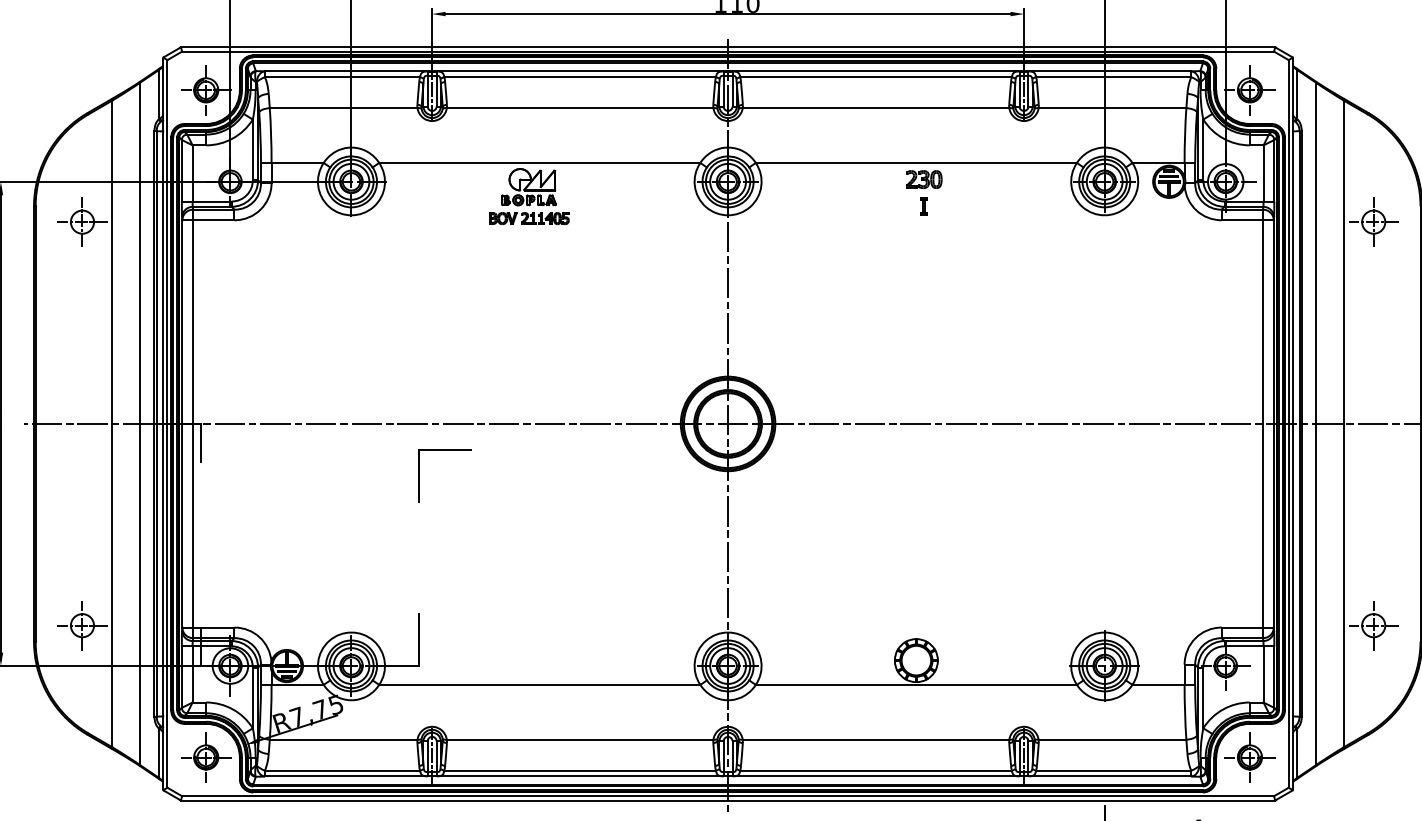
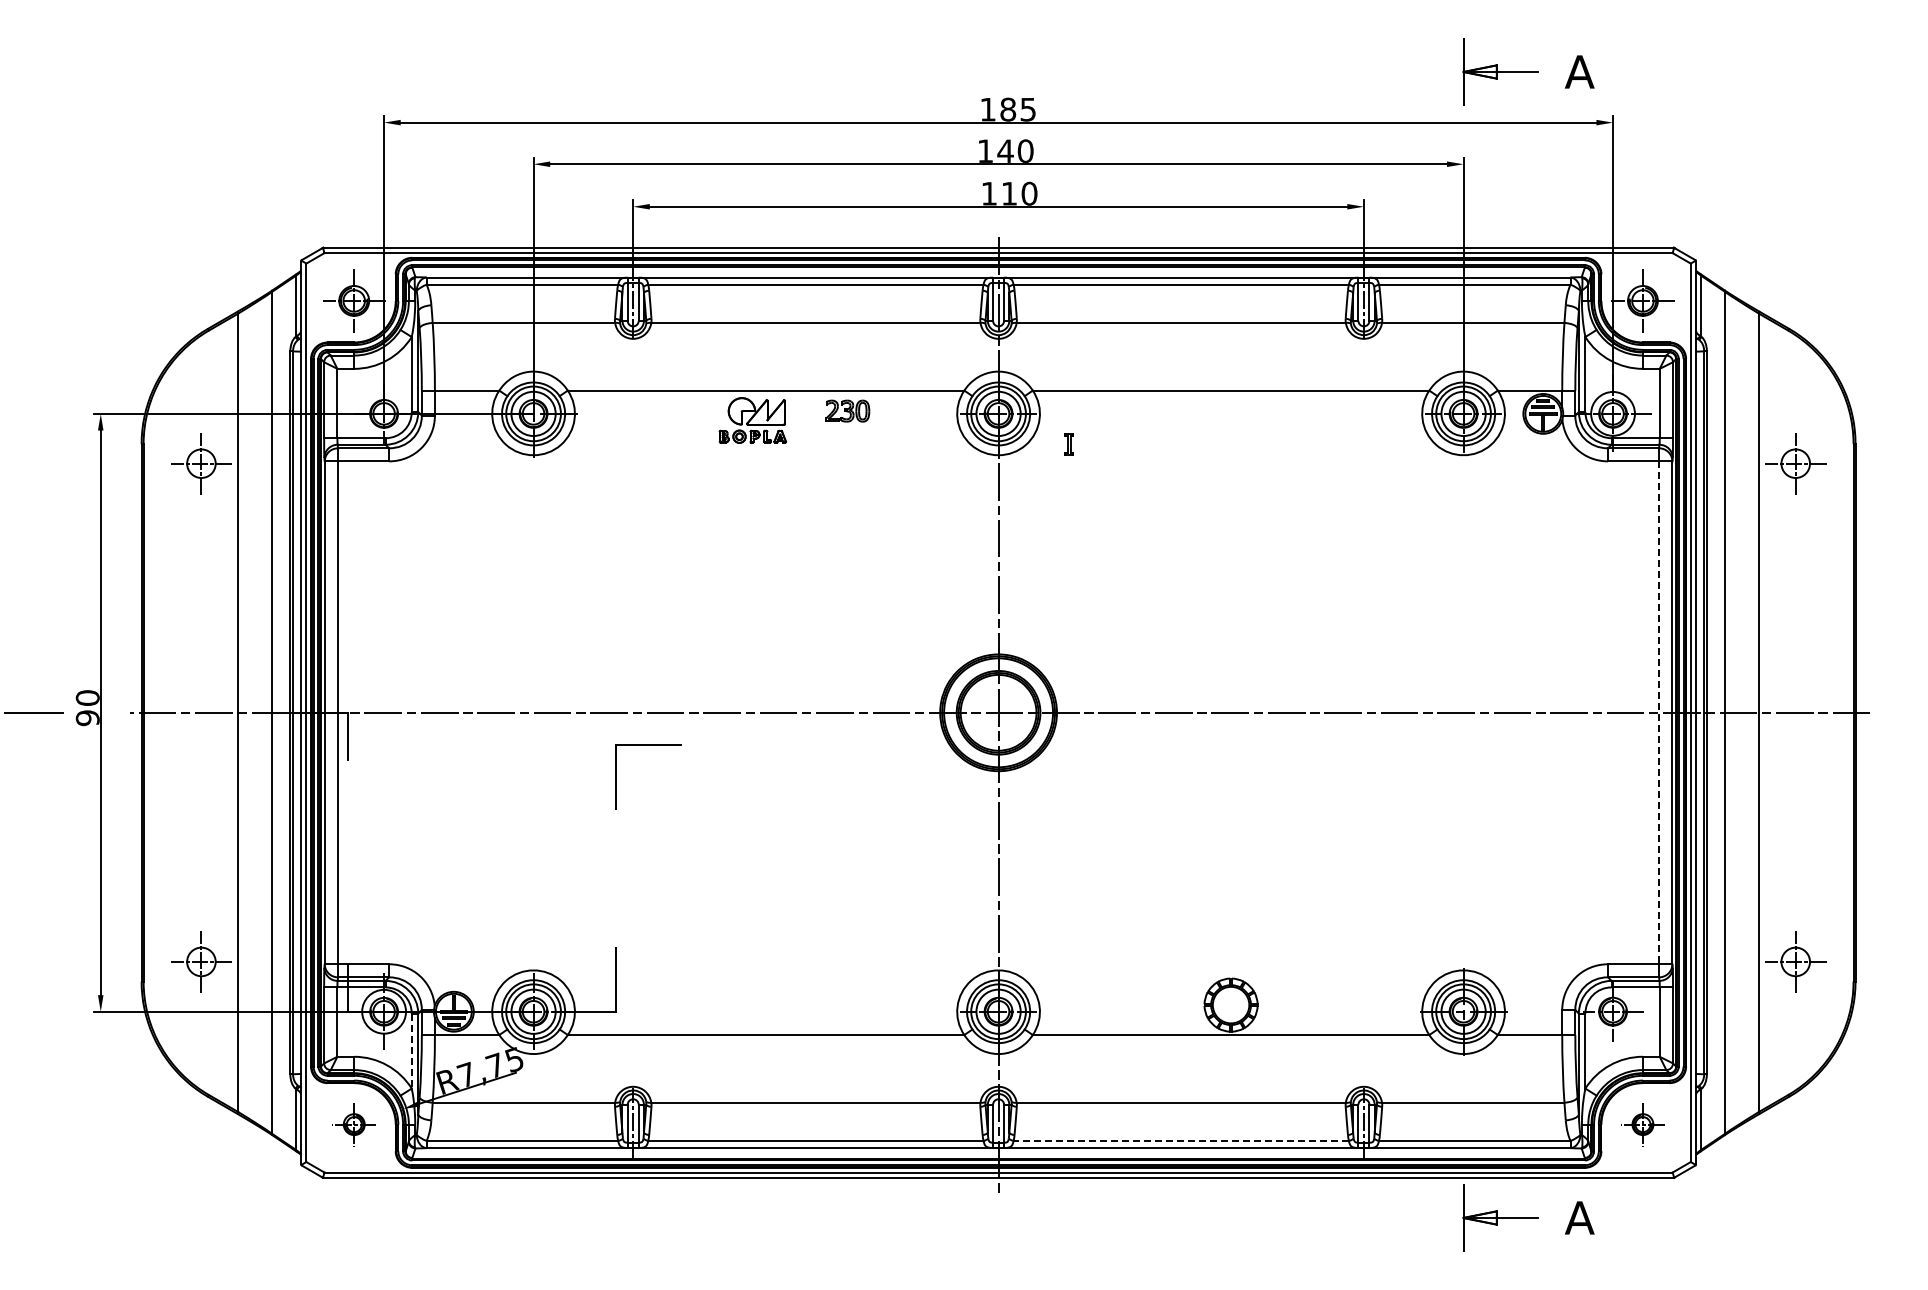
part: (924, 179) -> (847, 410), moved
part: (923, 206) -> (1068, 444), moved
part: (528, 218) -> (752, 459), removed
line: (1263, 424) -> (1659, 713), solid -> dashed
line: (252, 698) -> (411, 1051), solid -> dashed
part: (206, 757) -> (354, 1124), size x0.7
part: (1249, 757) -> (1642, 1124), size x0.7
line: (876, 770) -> (1181, 1140), solid -> dashed

